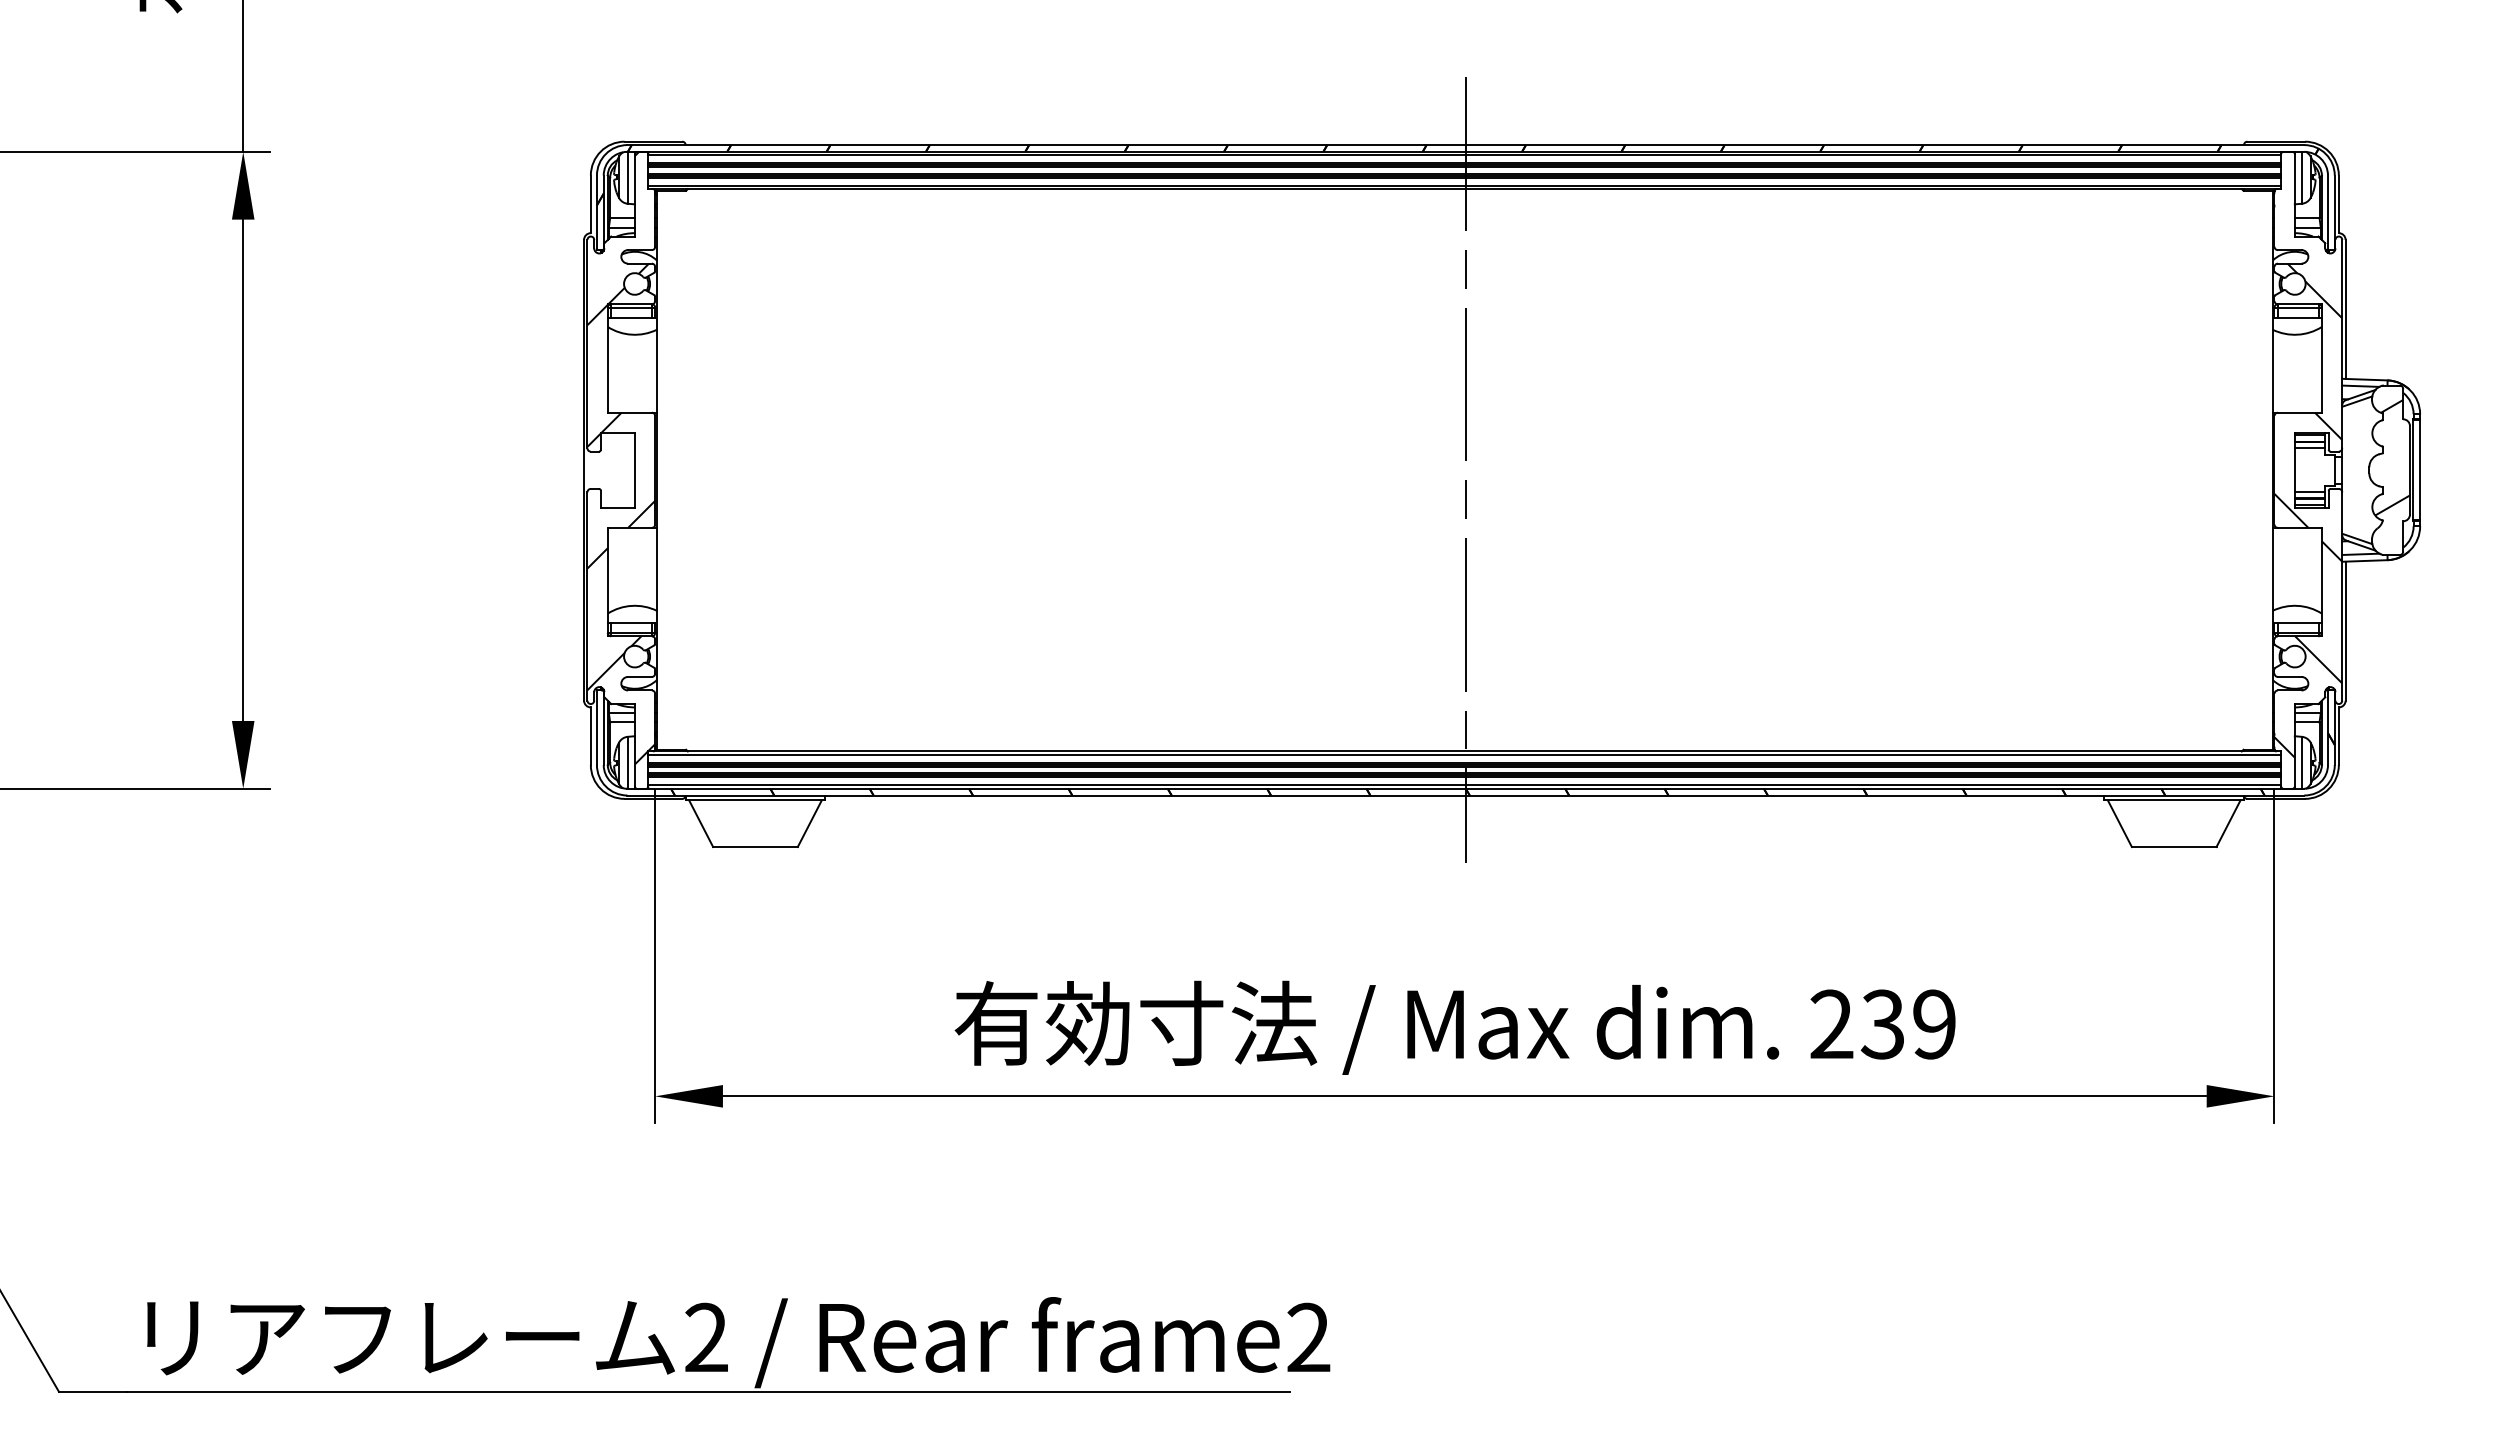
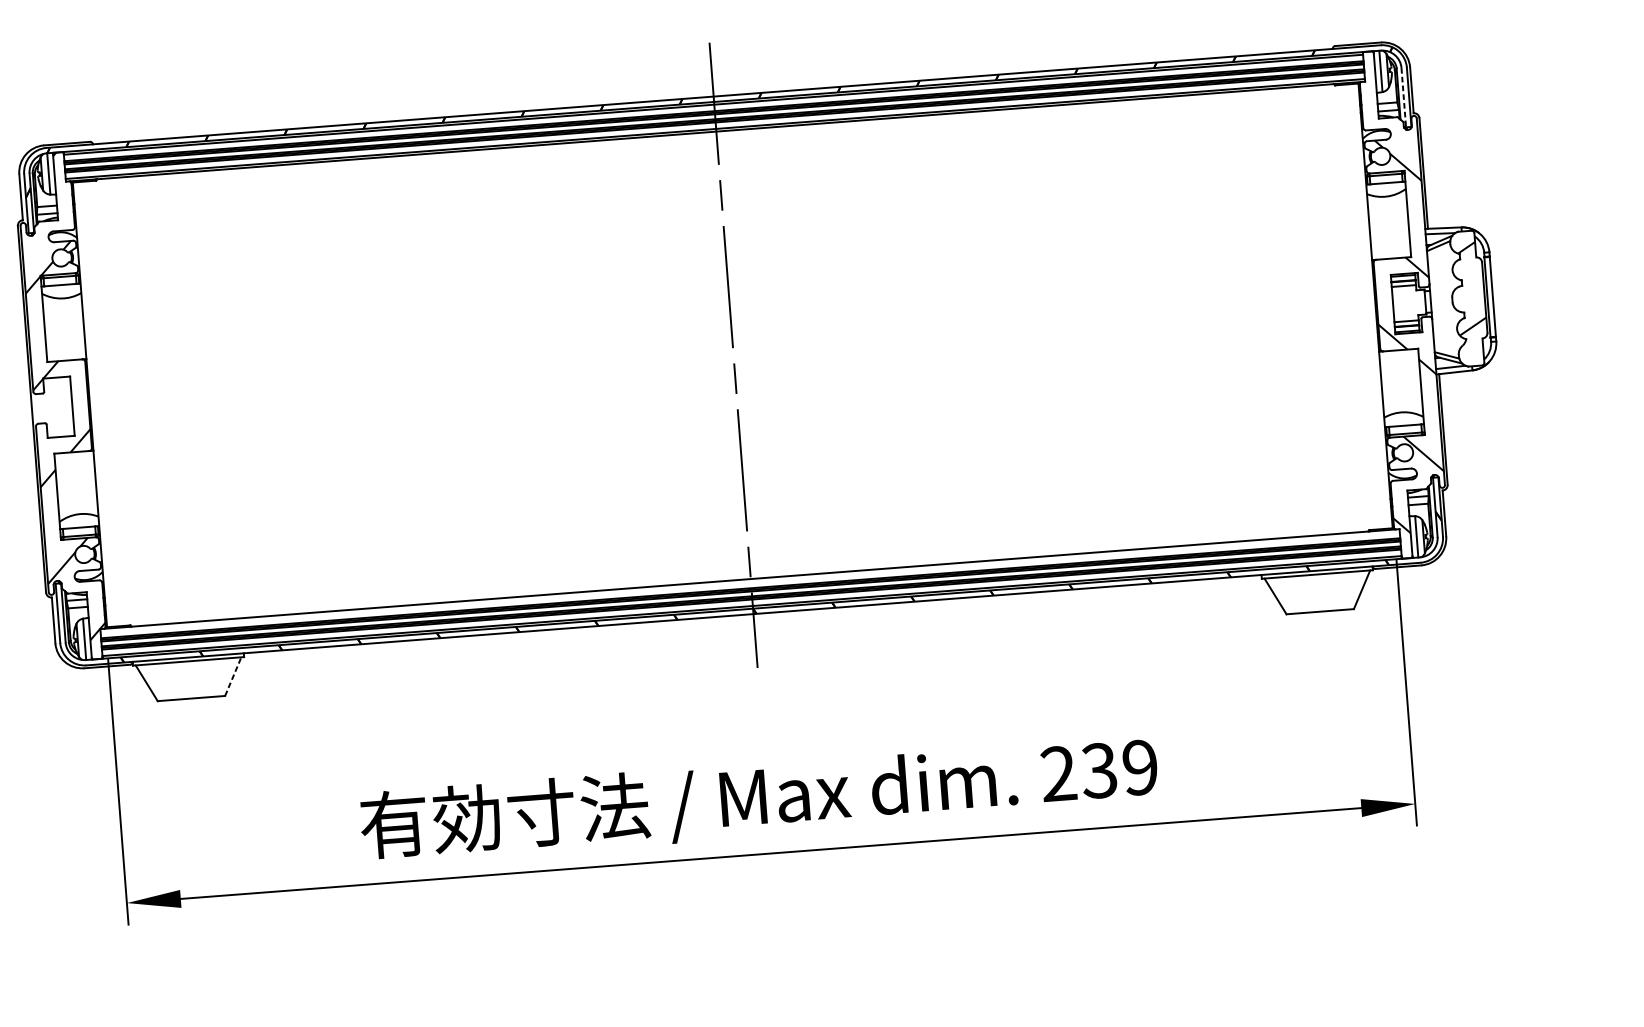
line: (2328, 213) -> (1404, 98), solid -> dashed
line: (1464, 754) -> (749, 581), removed
line: (810, 823) -> (233, 676), solid -> dashed

